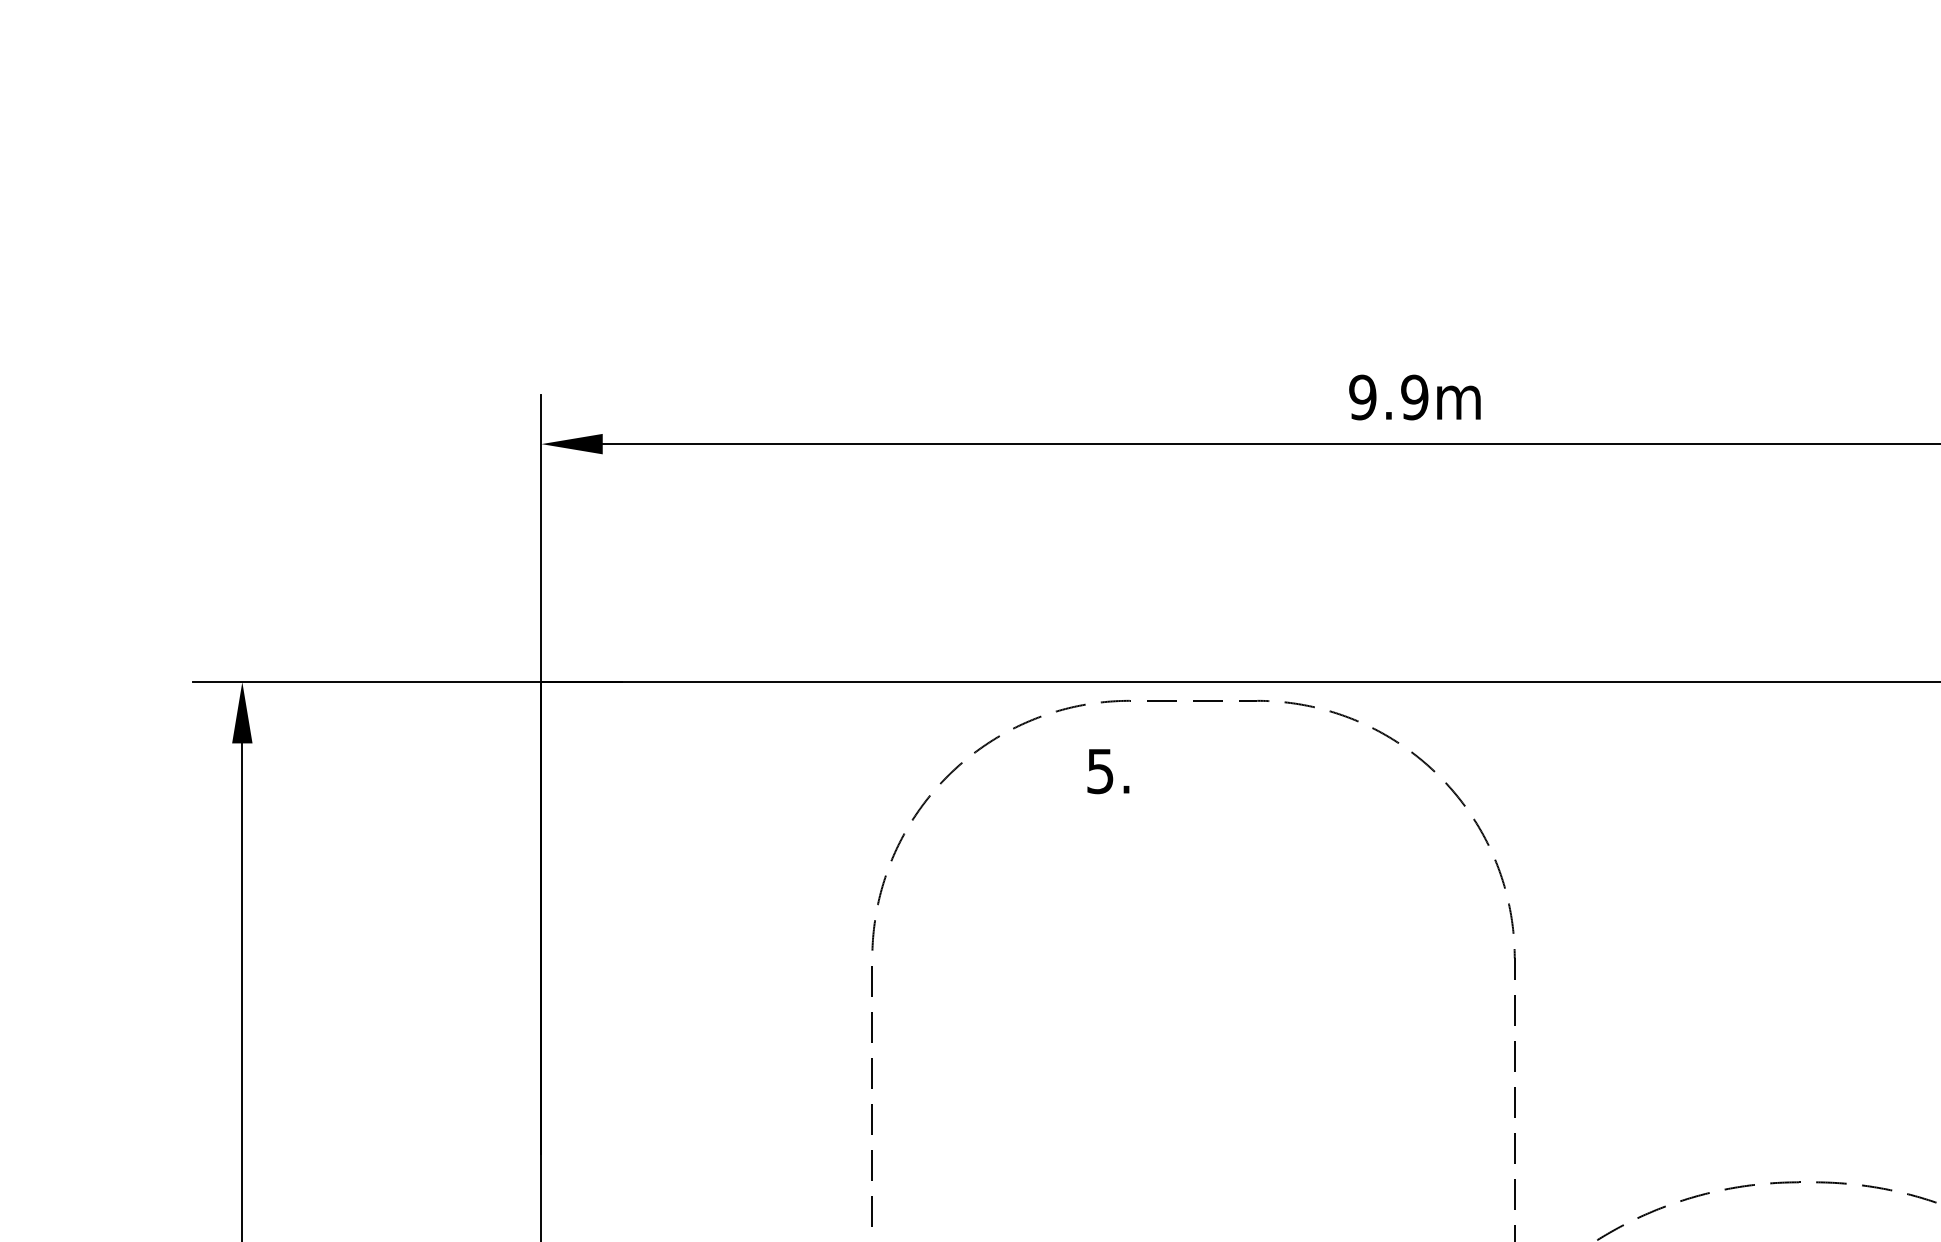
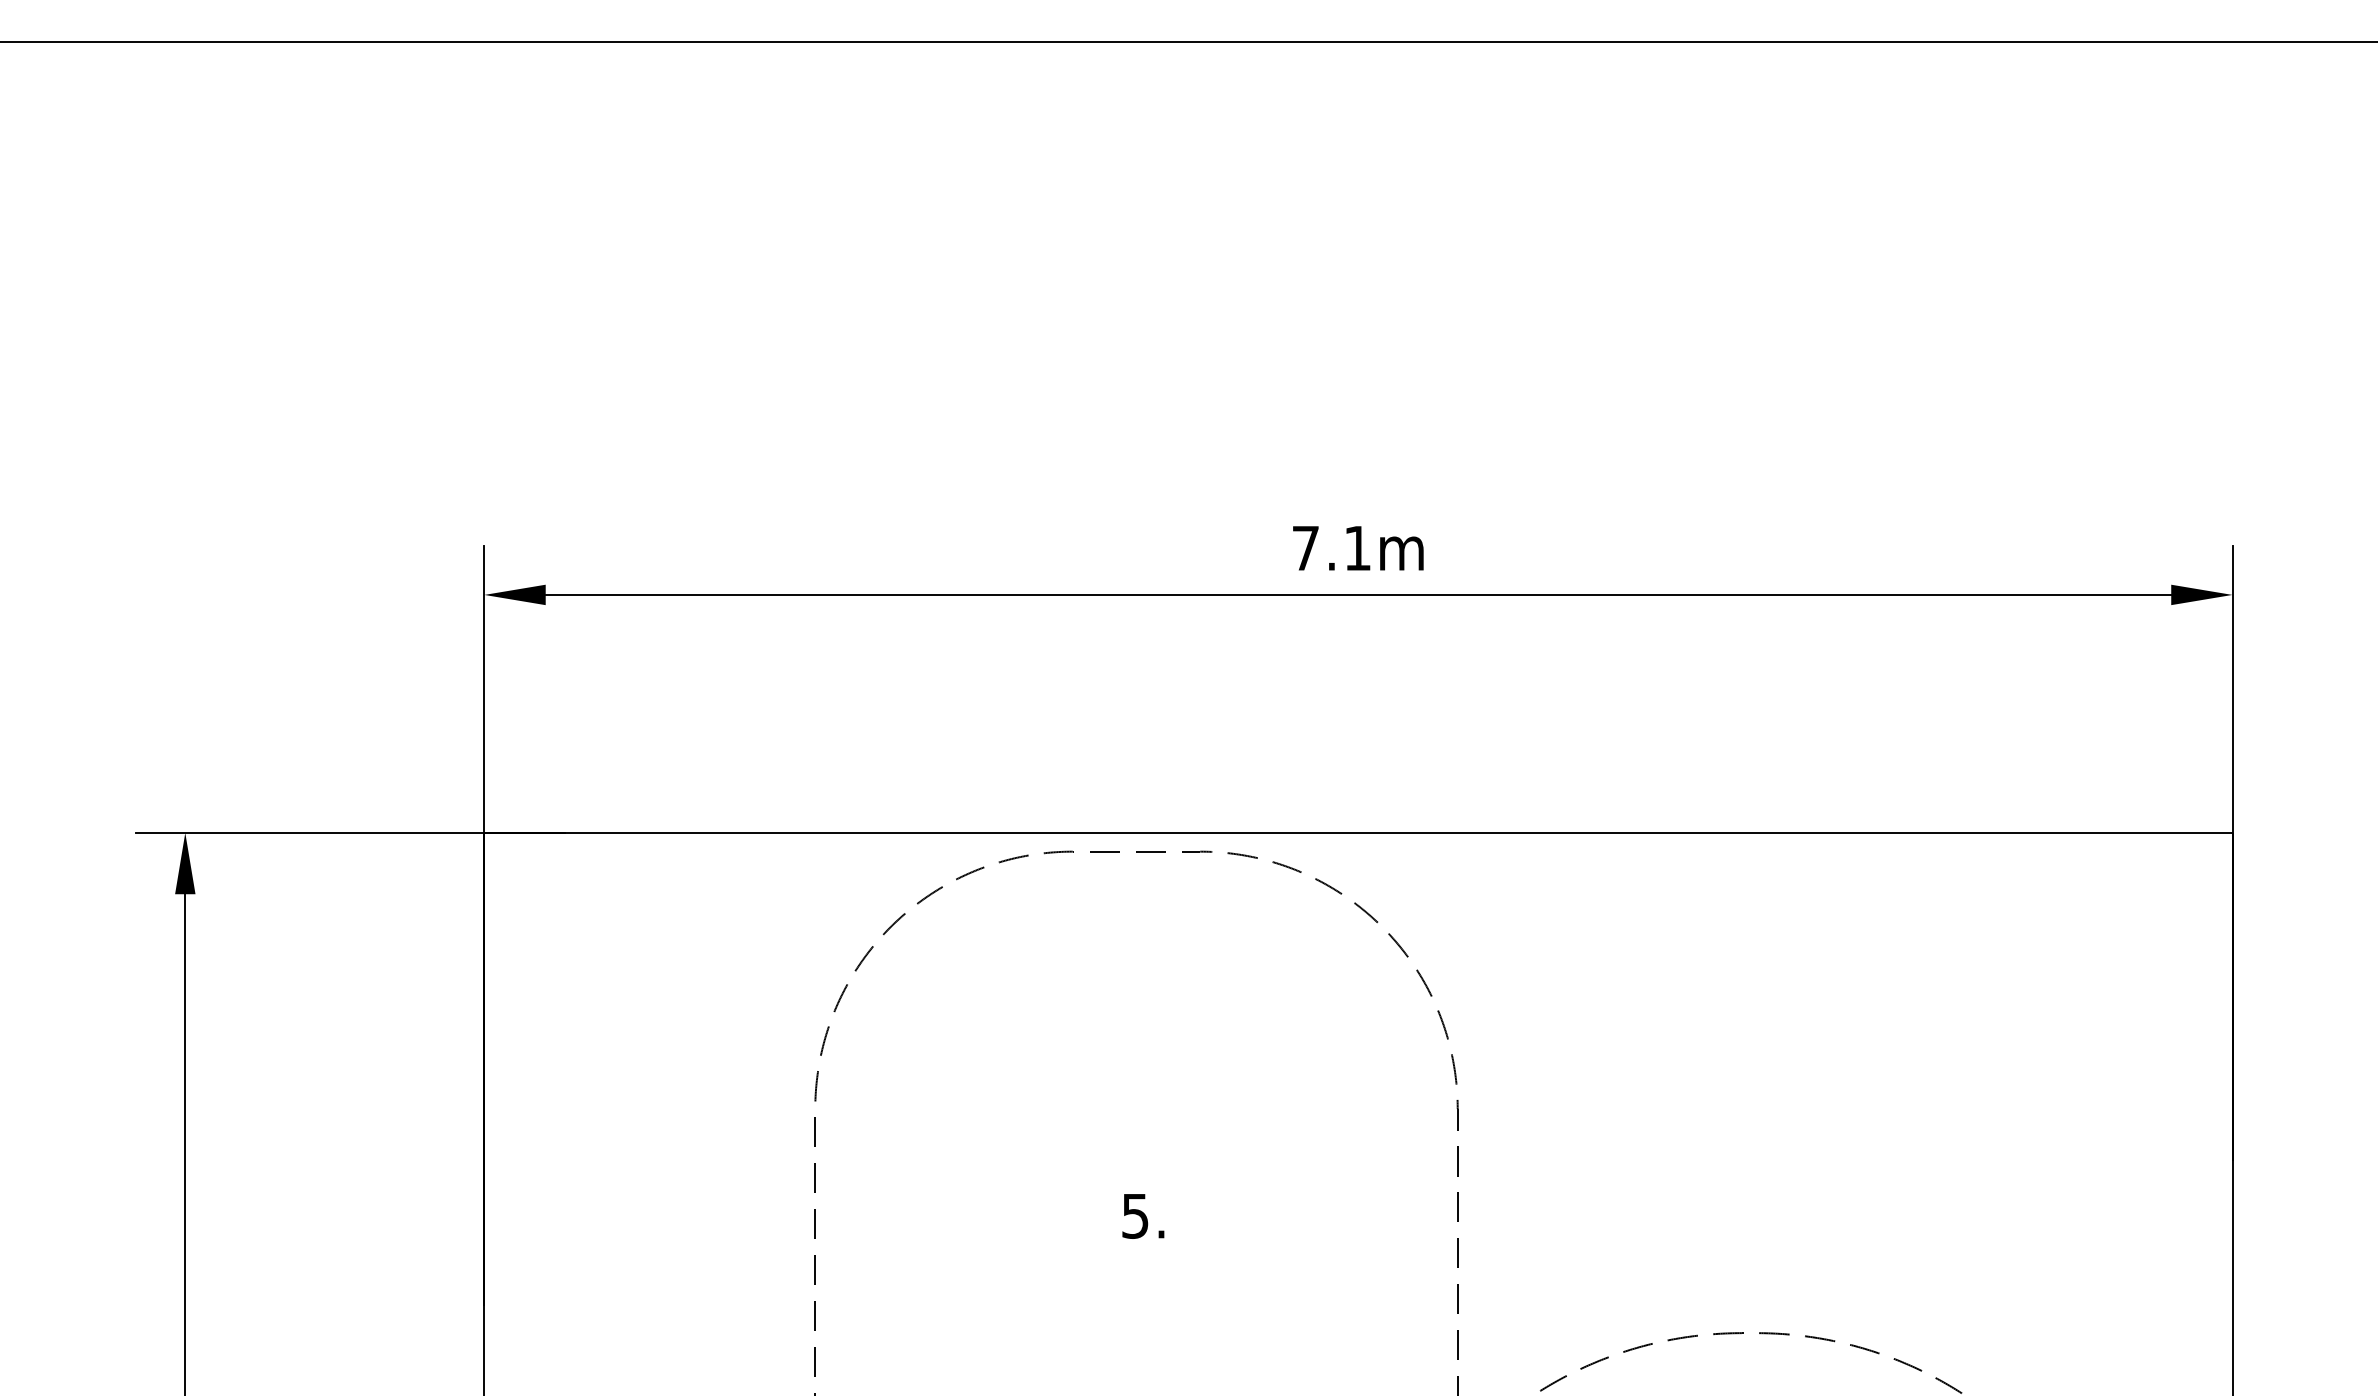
text: (1388, 397) -> (1331, 548), 9.9m -> 7.1m
text: (1108, 771) -> (1143, 1216), moved

